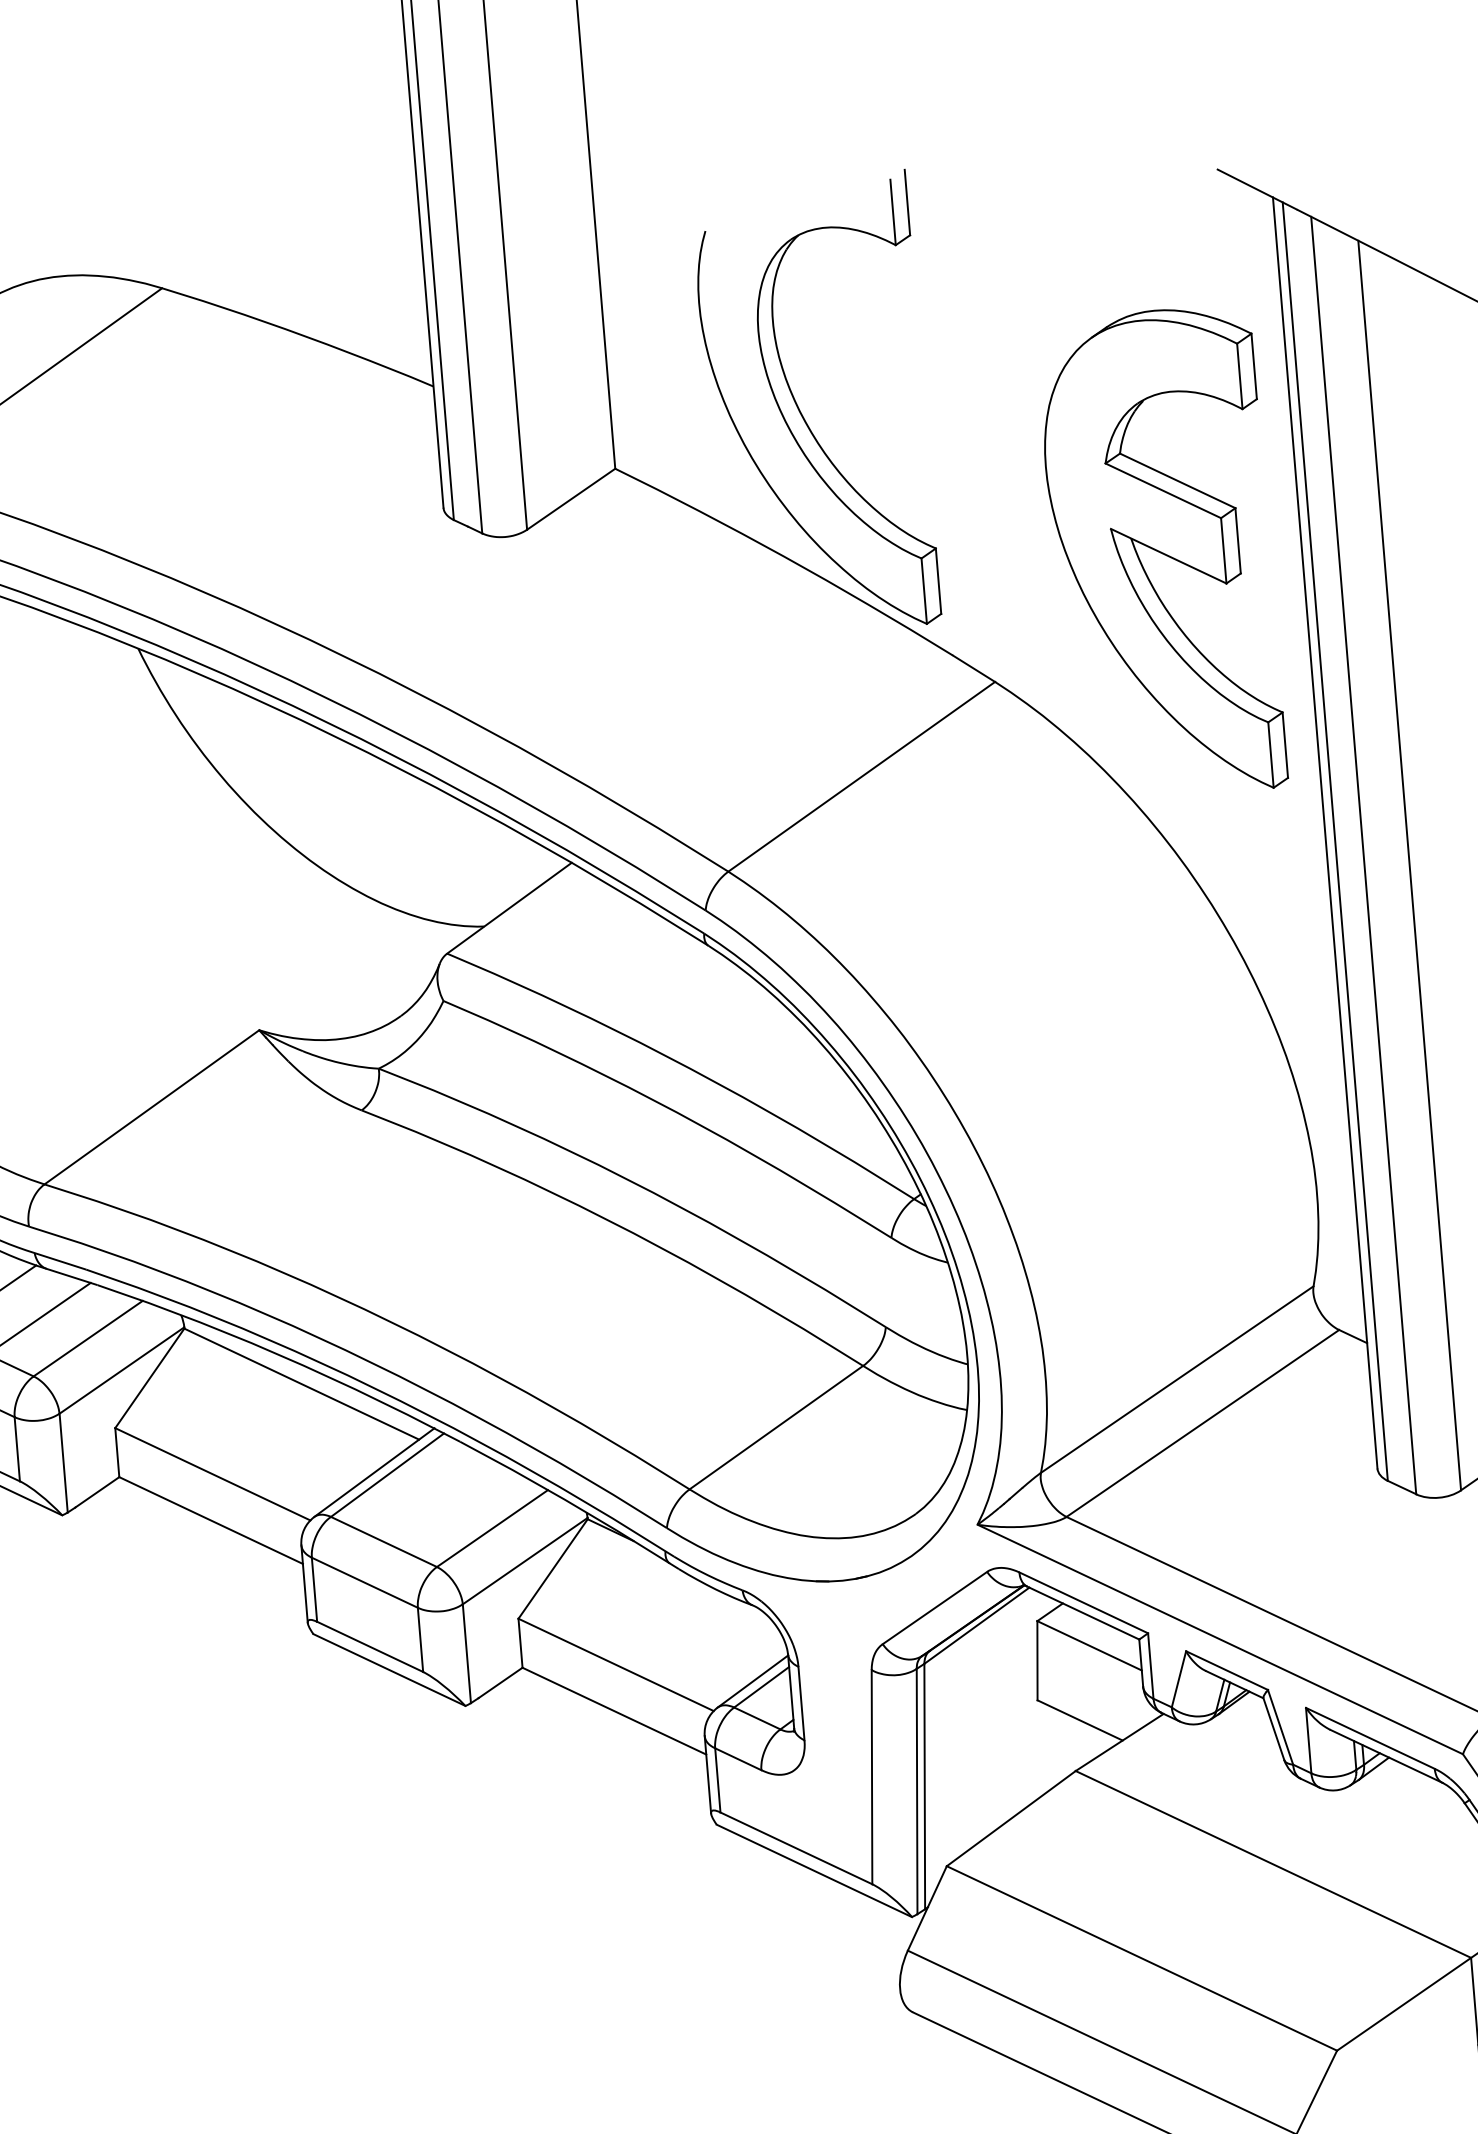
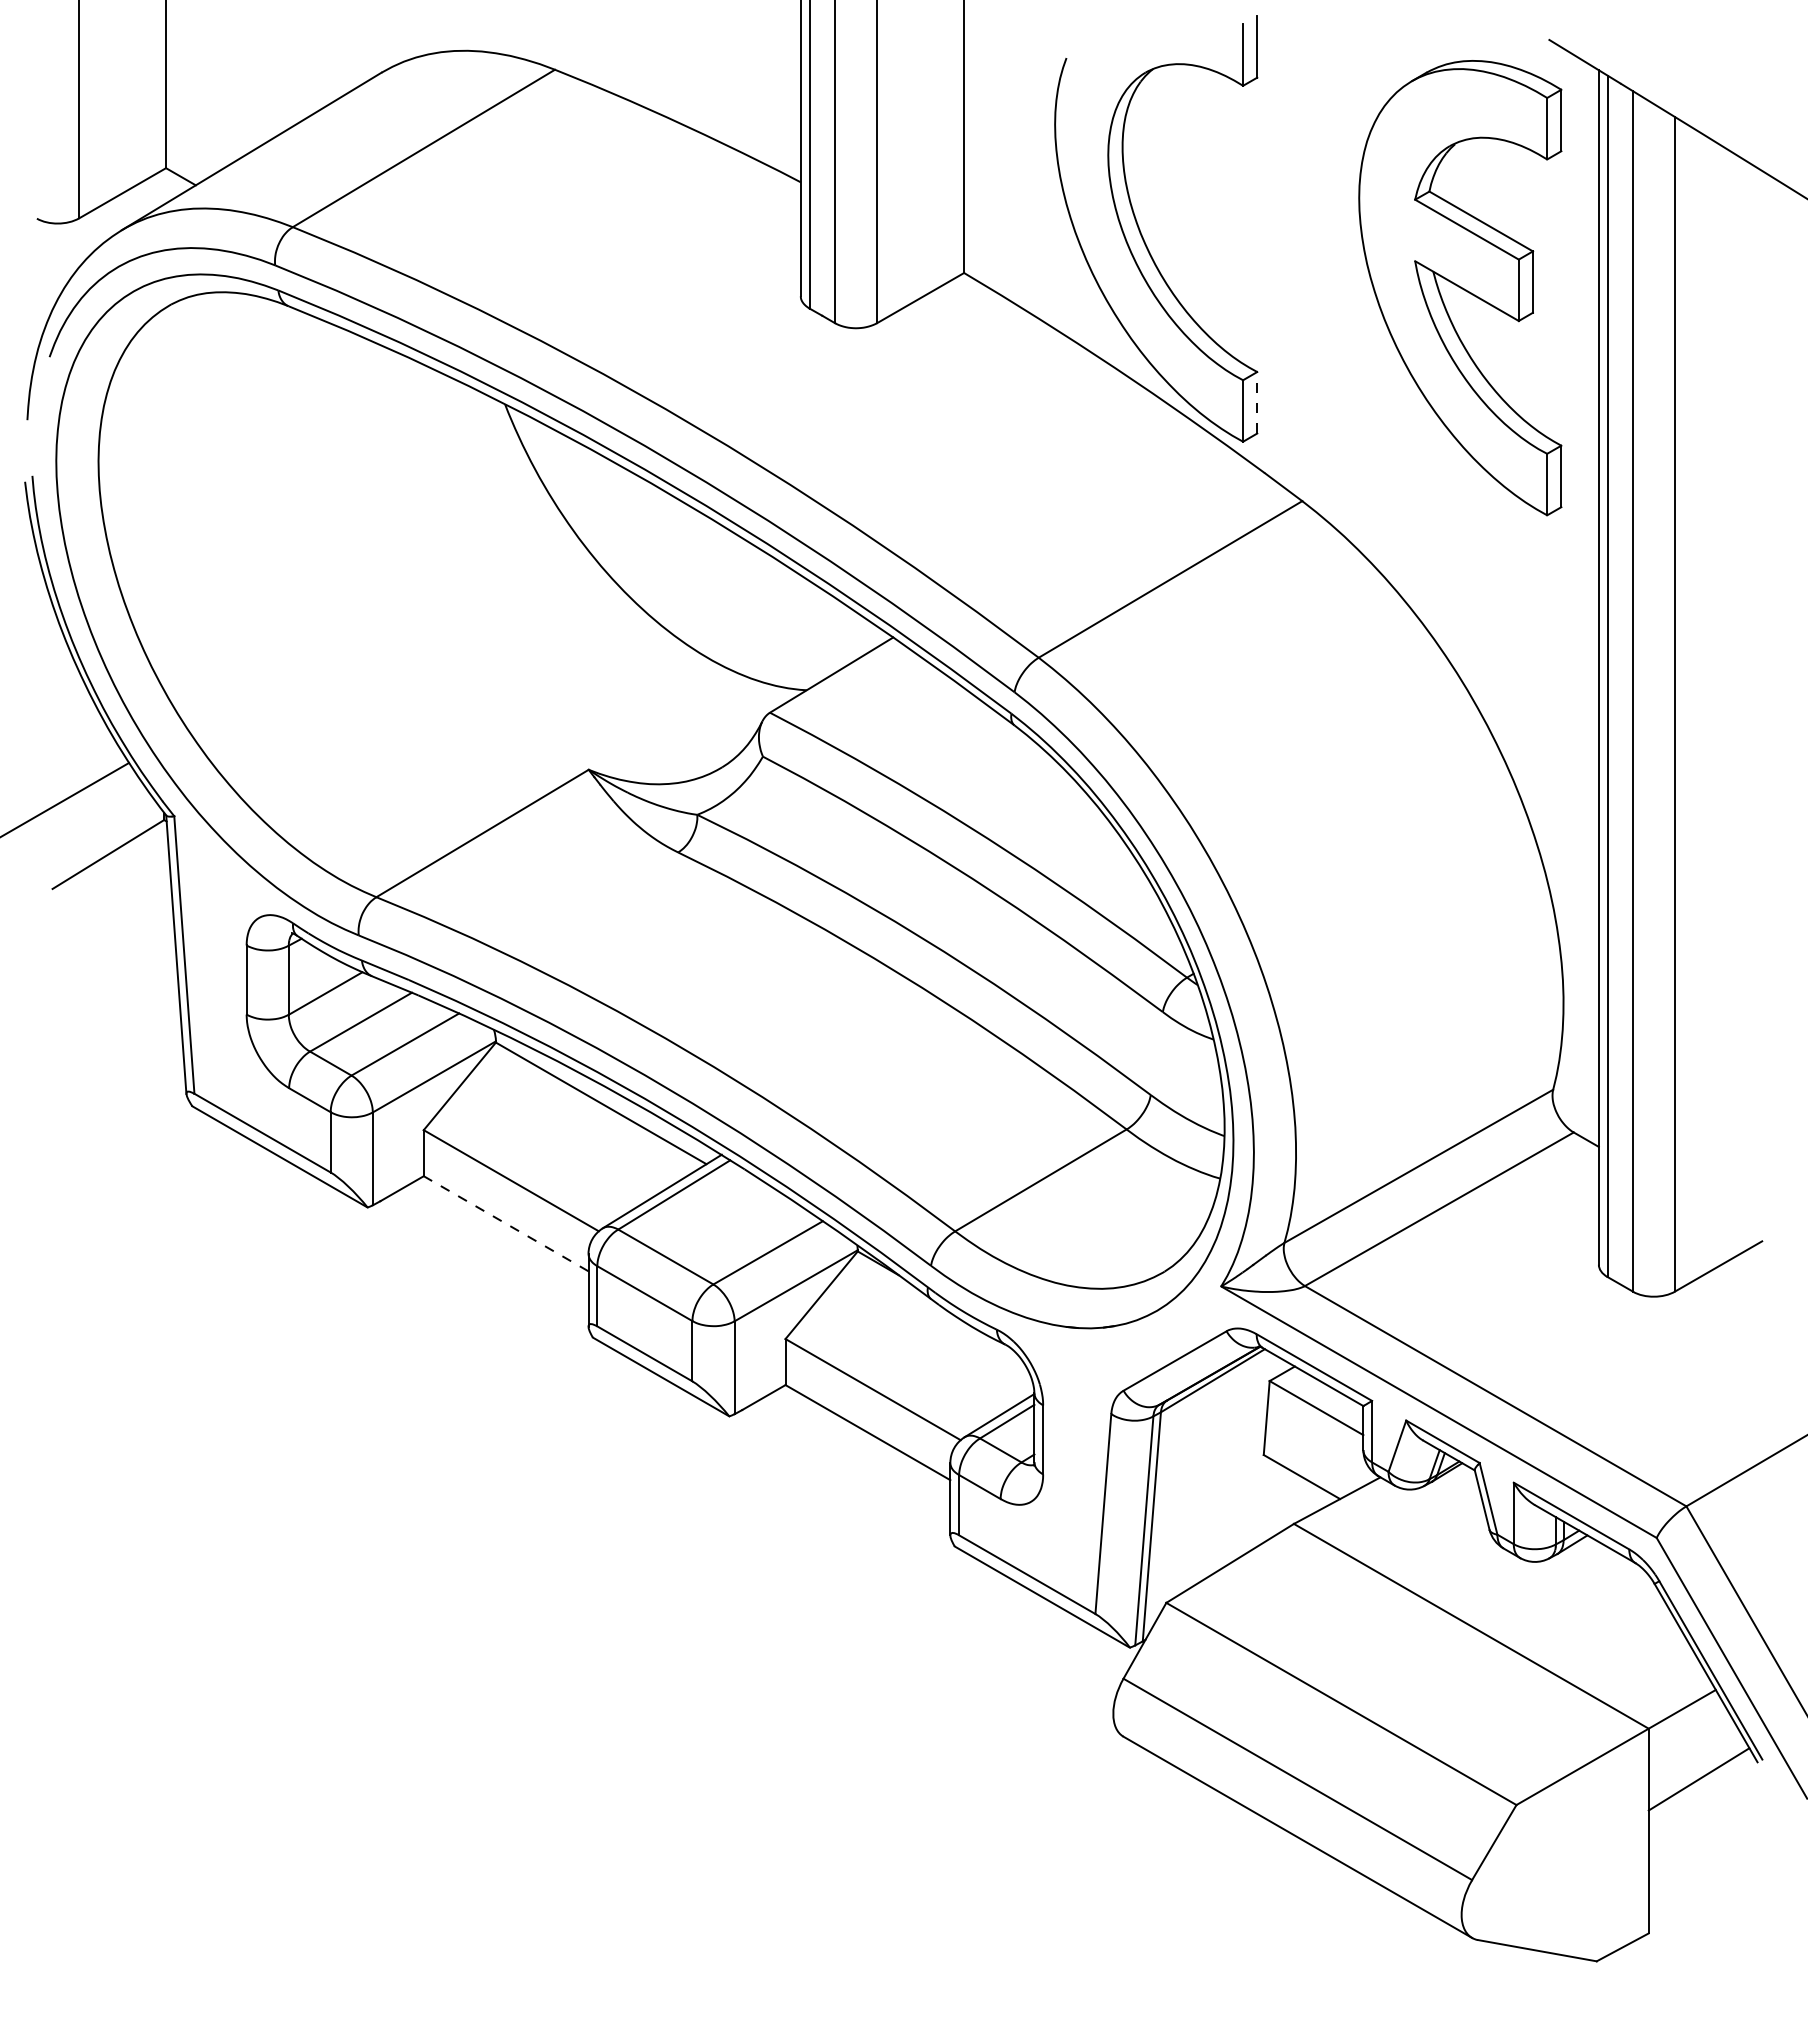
part: (1161, 554) -> (1460, 288), moved
line: (938, 580) -> (1257, 402), solid -> dashed
line: (210, 1520) -> (505, 1223), solid -> dashed

